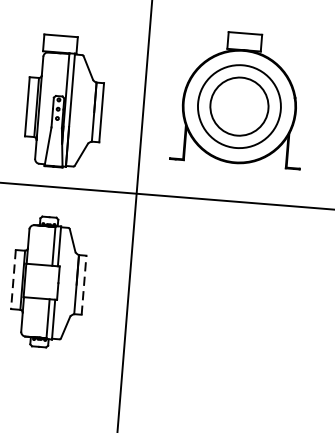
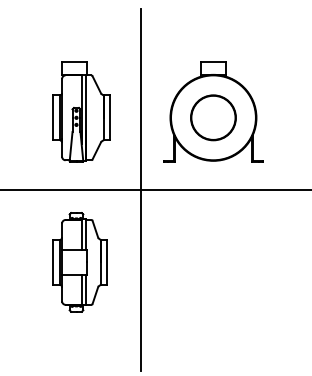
part: (65, 101) -> (81, 111), moved
circle: (238, 106) -> (212, 117), size x0.71
line: (14, 279) -> (53, 262), dashed -> solid
line: (83, 284) -> (106, 261), dashed -> solid

